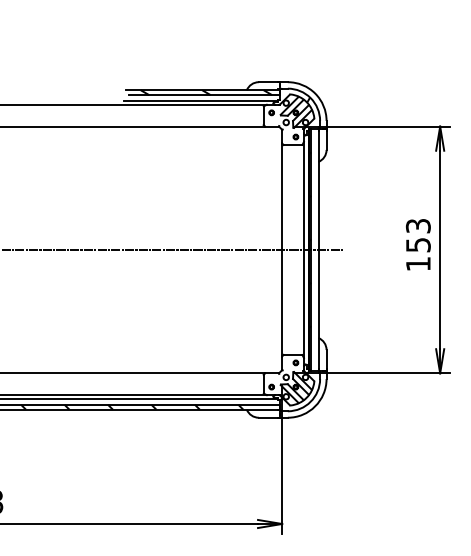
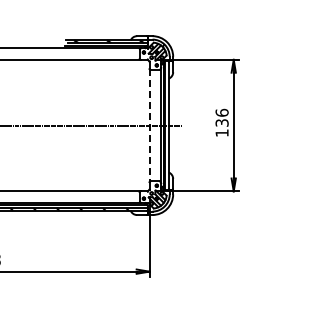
text: (417, 234) -> (221, 117), 153 -> 136
line: (282, 249) -> (149, 125), solid -> dashed

